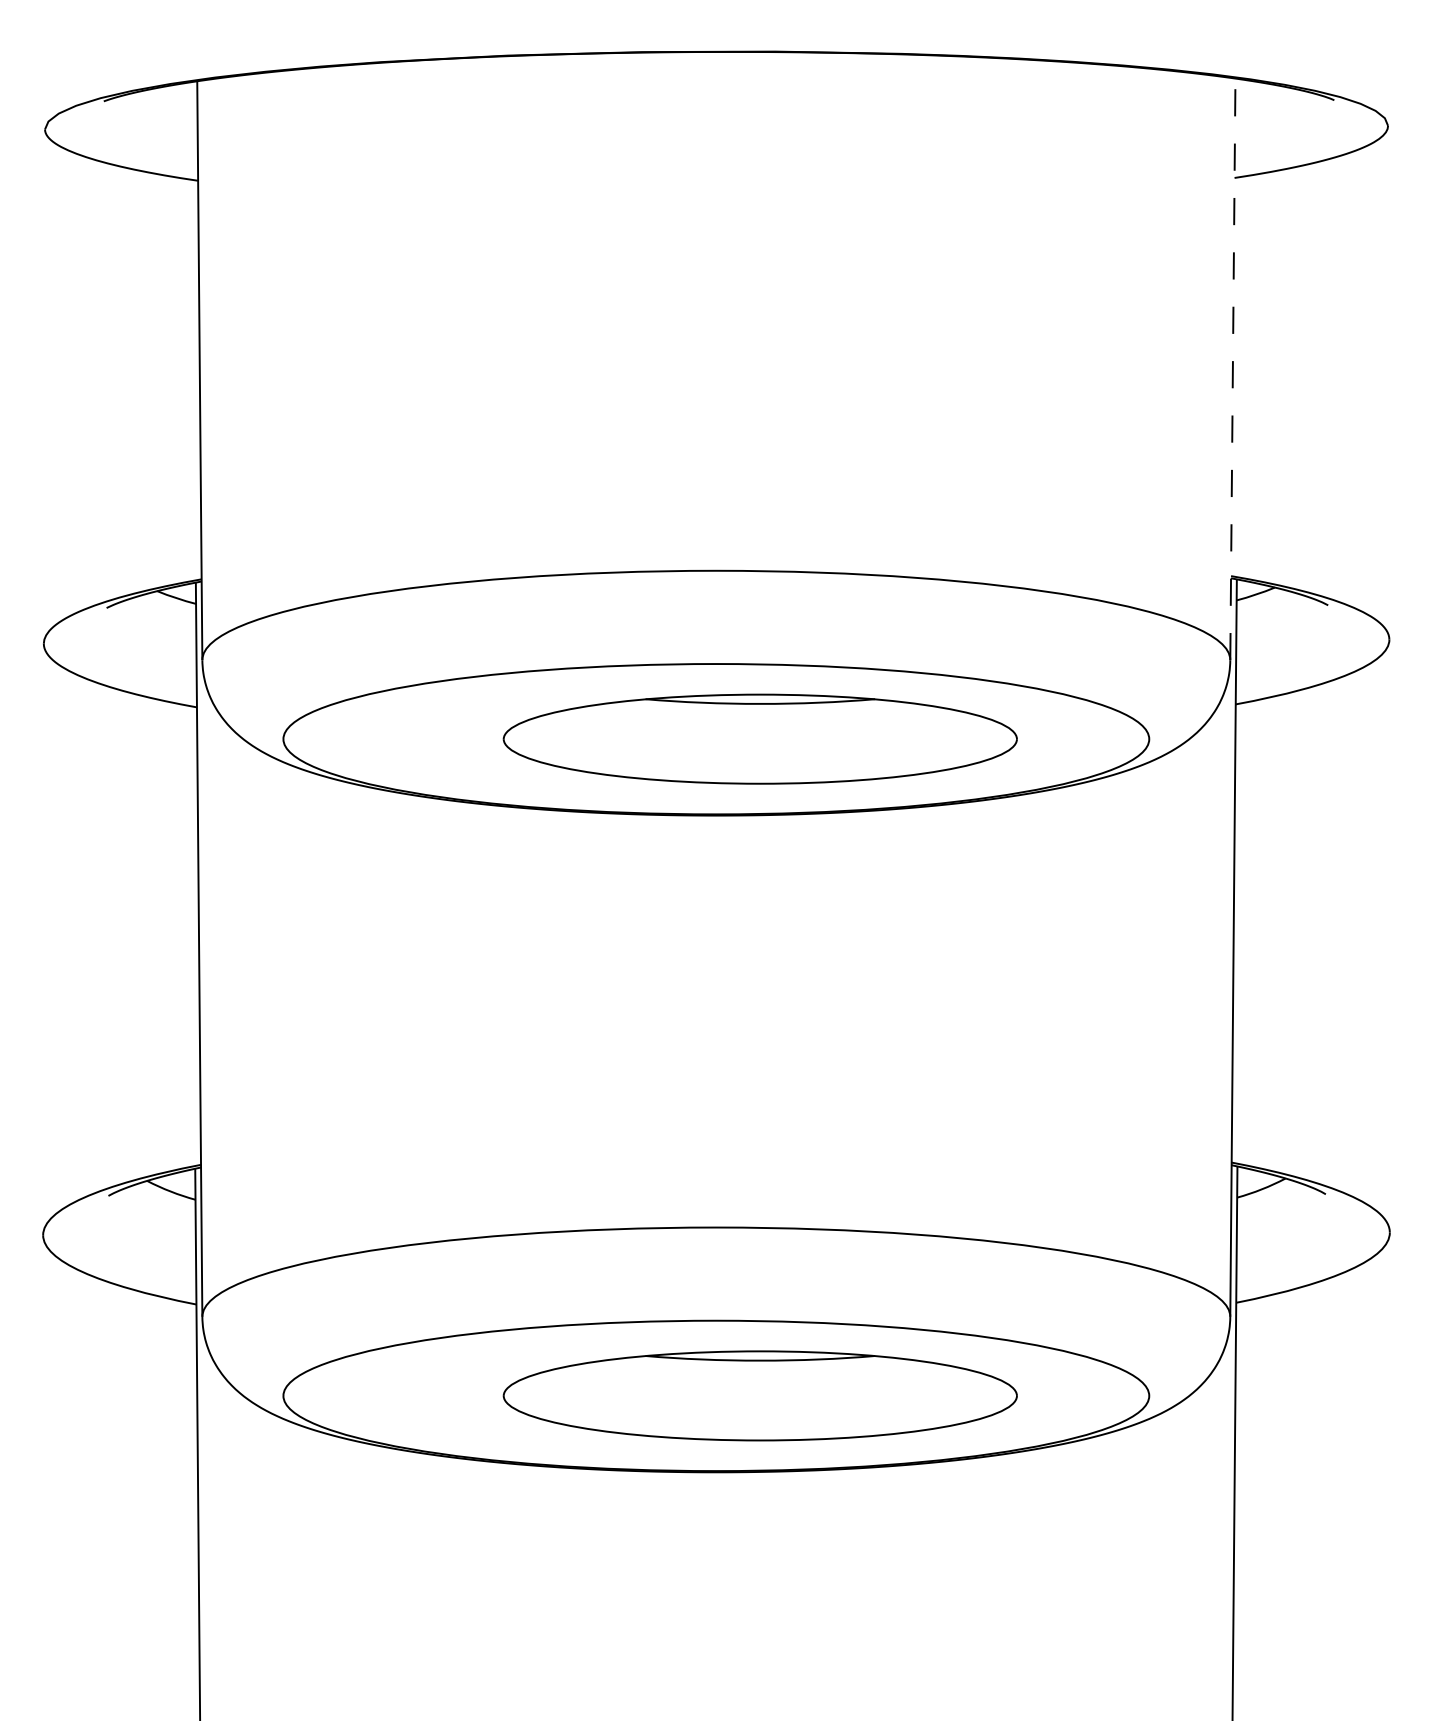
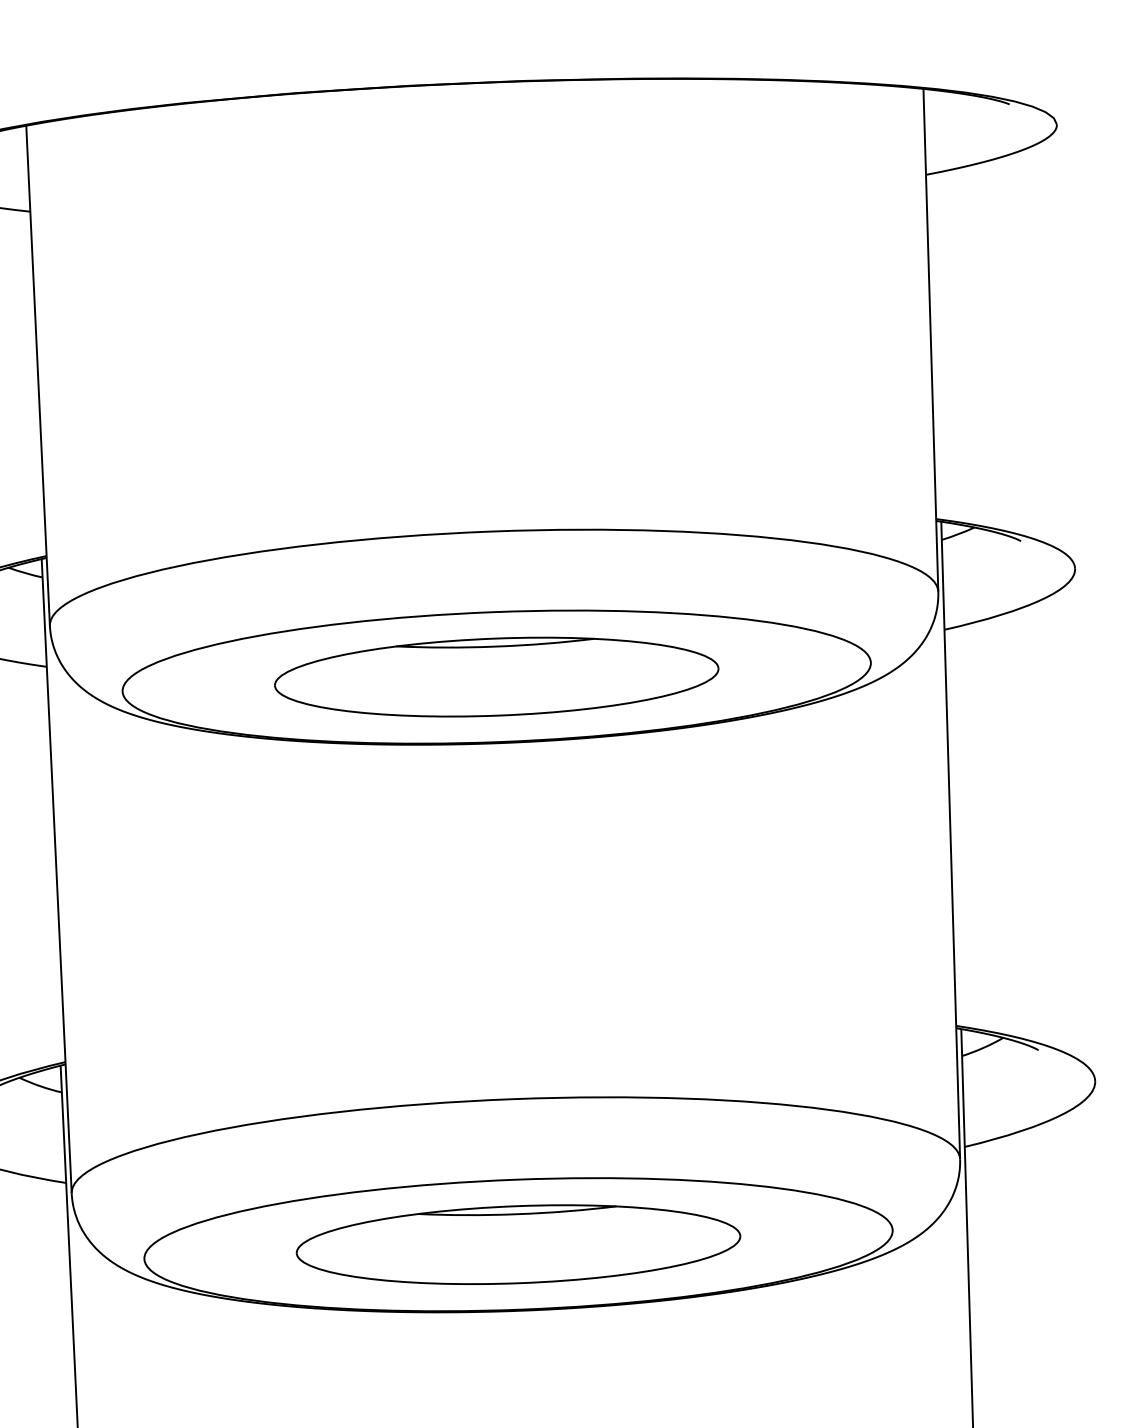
line: (1232, 369) -> (930, 340), dashed -> solid
part: (759, 738) -> (495, 676), moved
part: (759, 1395) -> (517, 1244), moved

